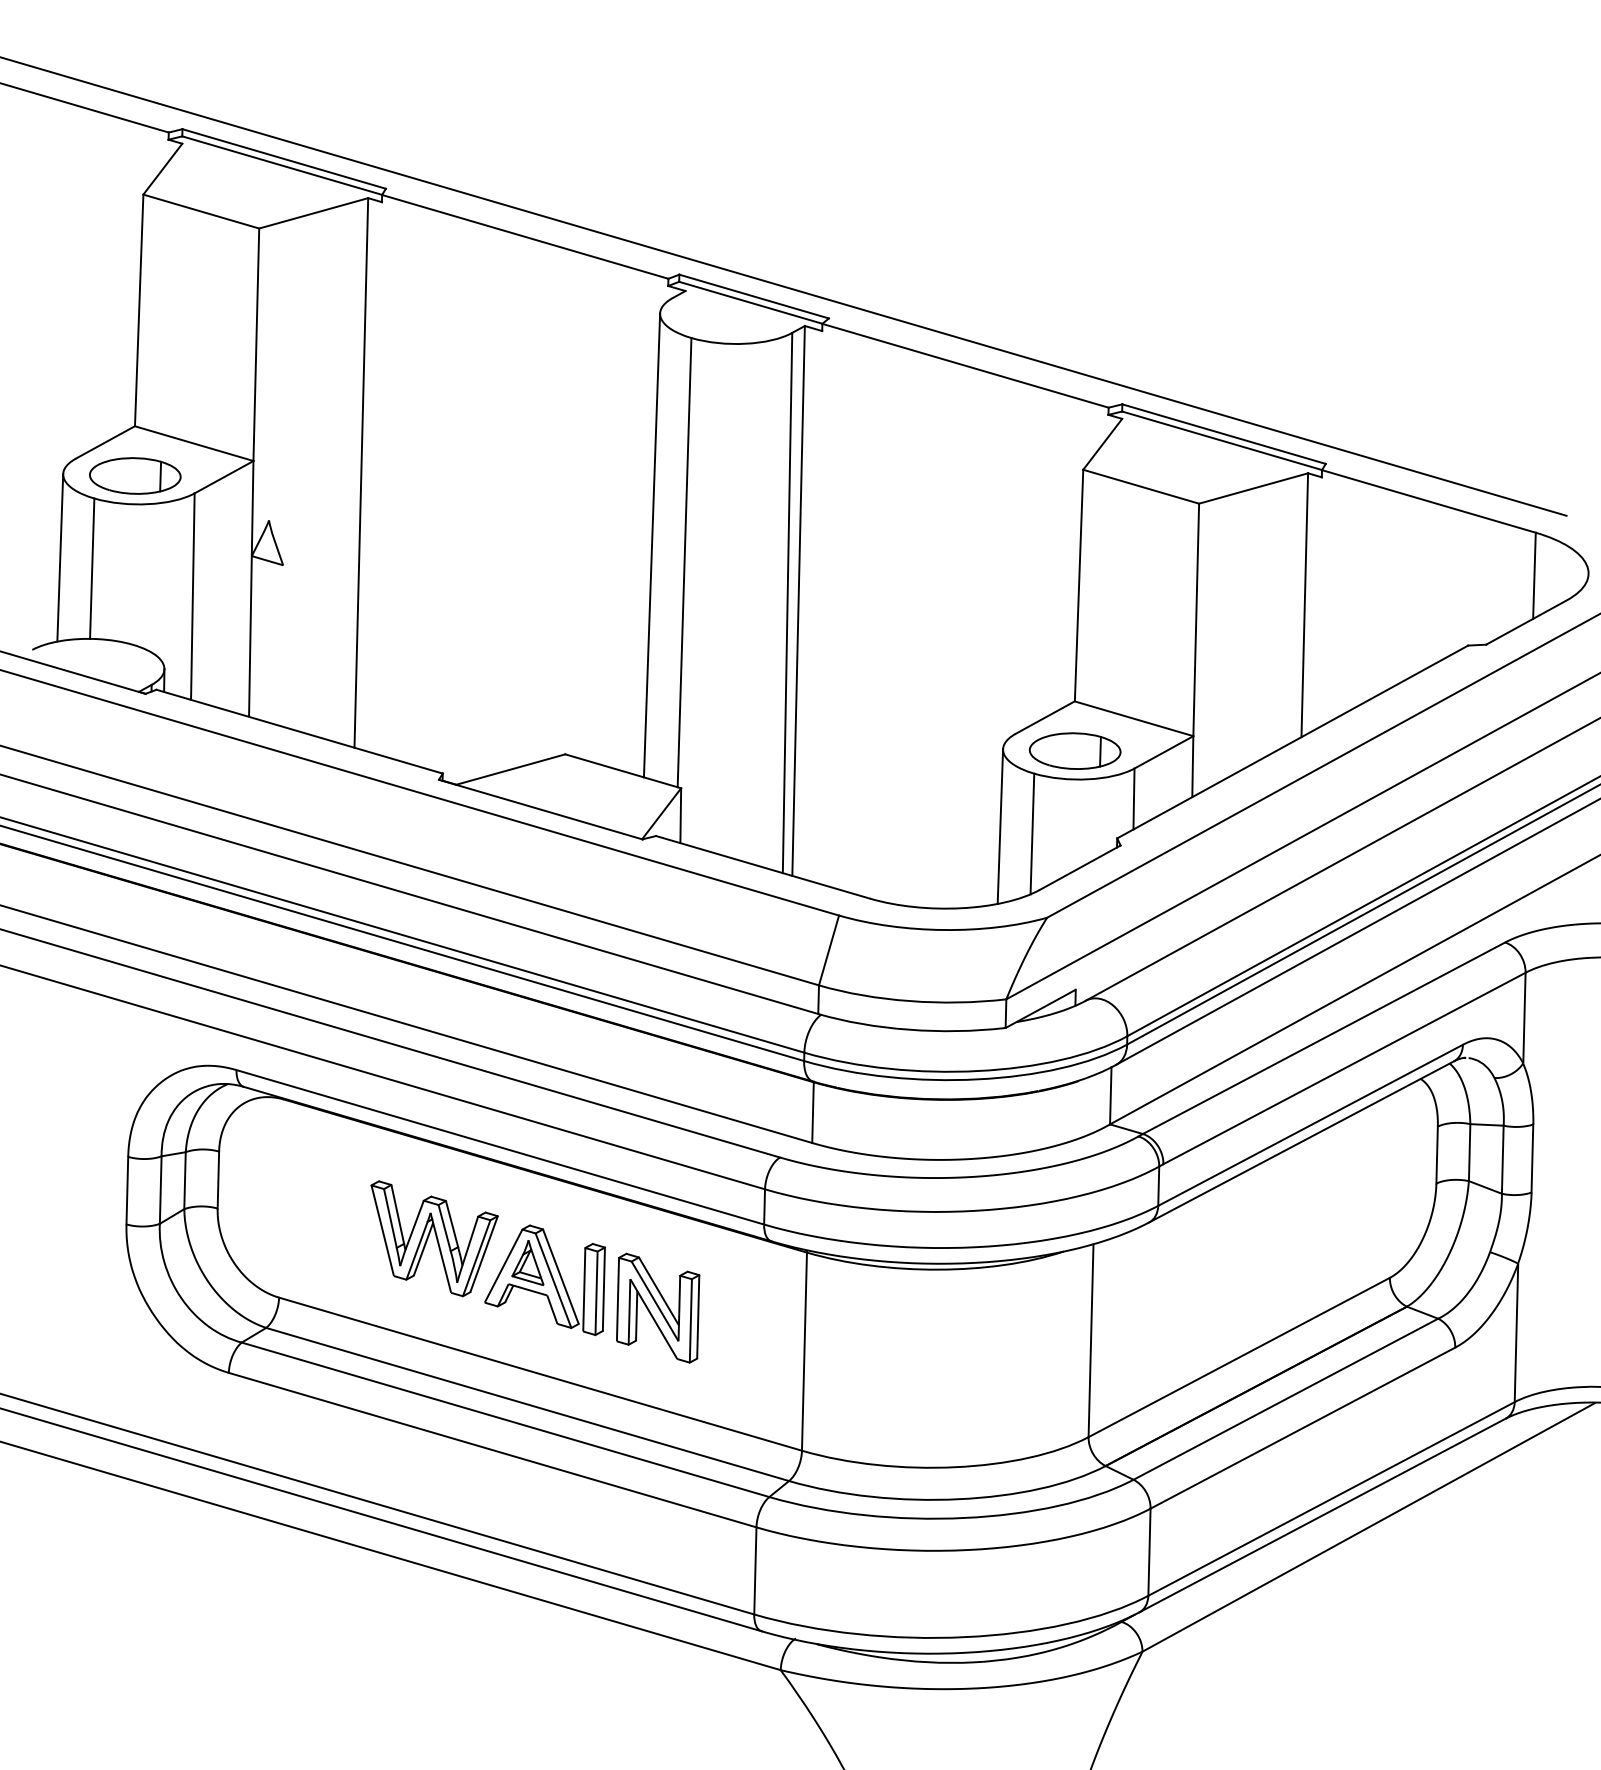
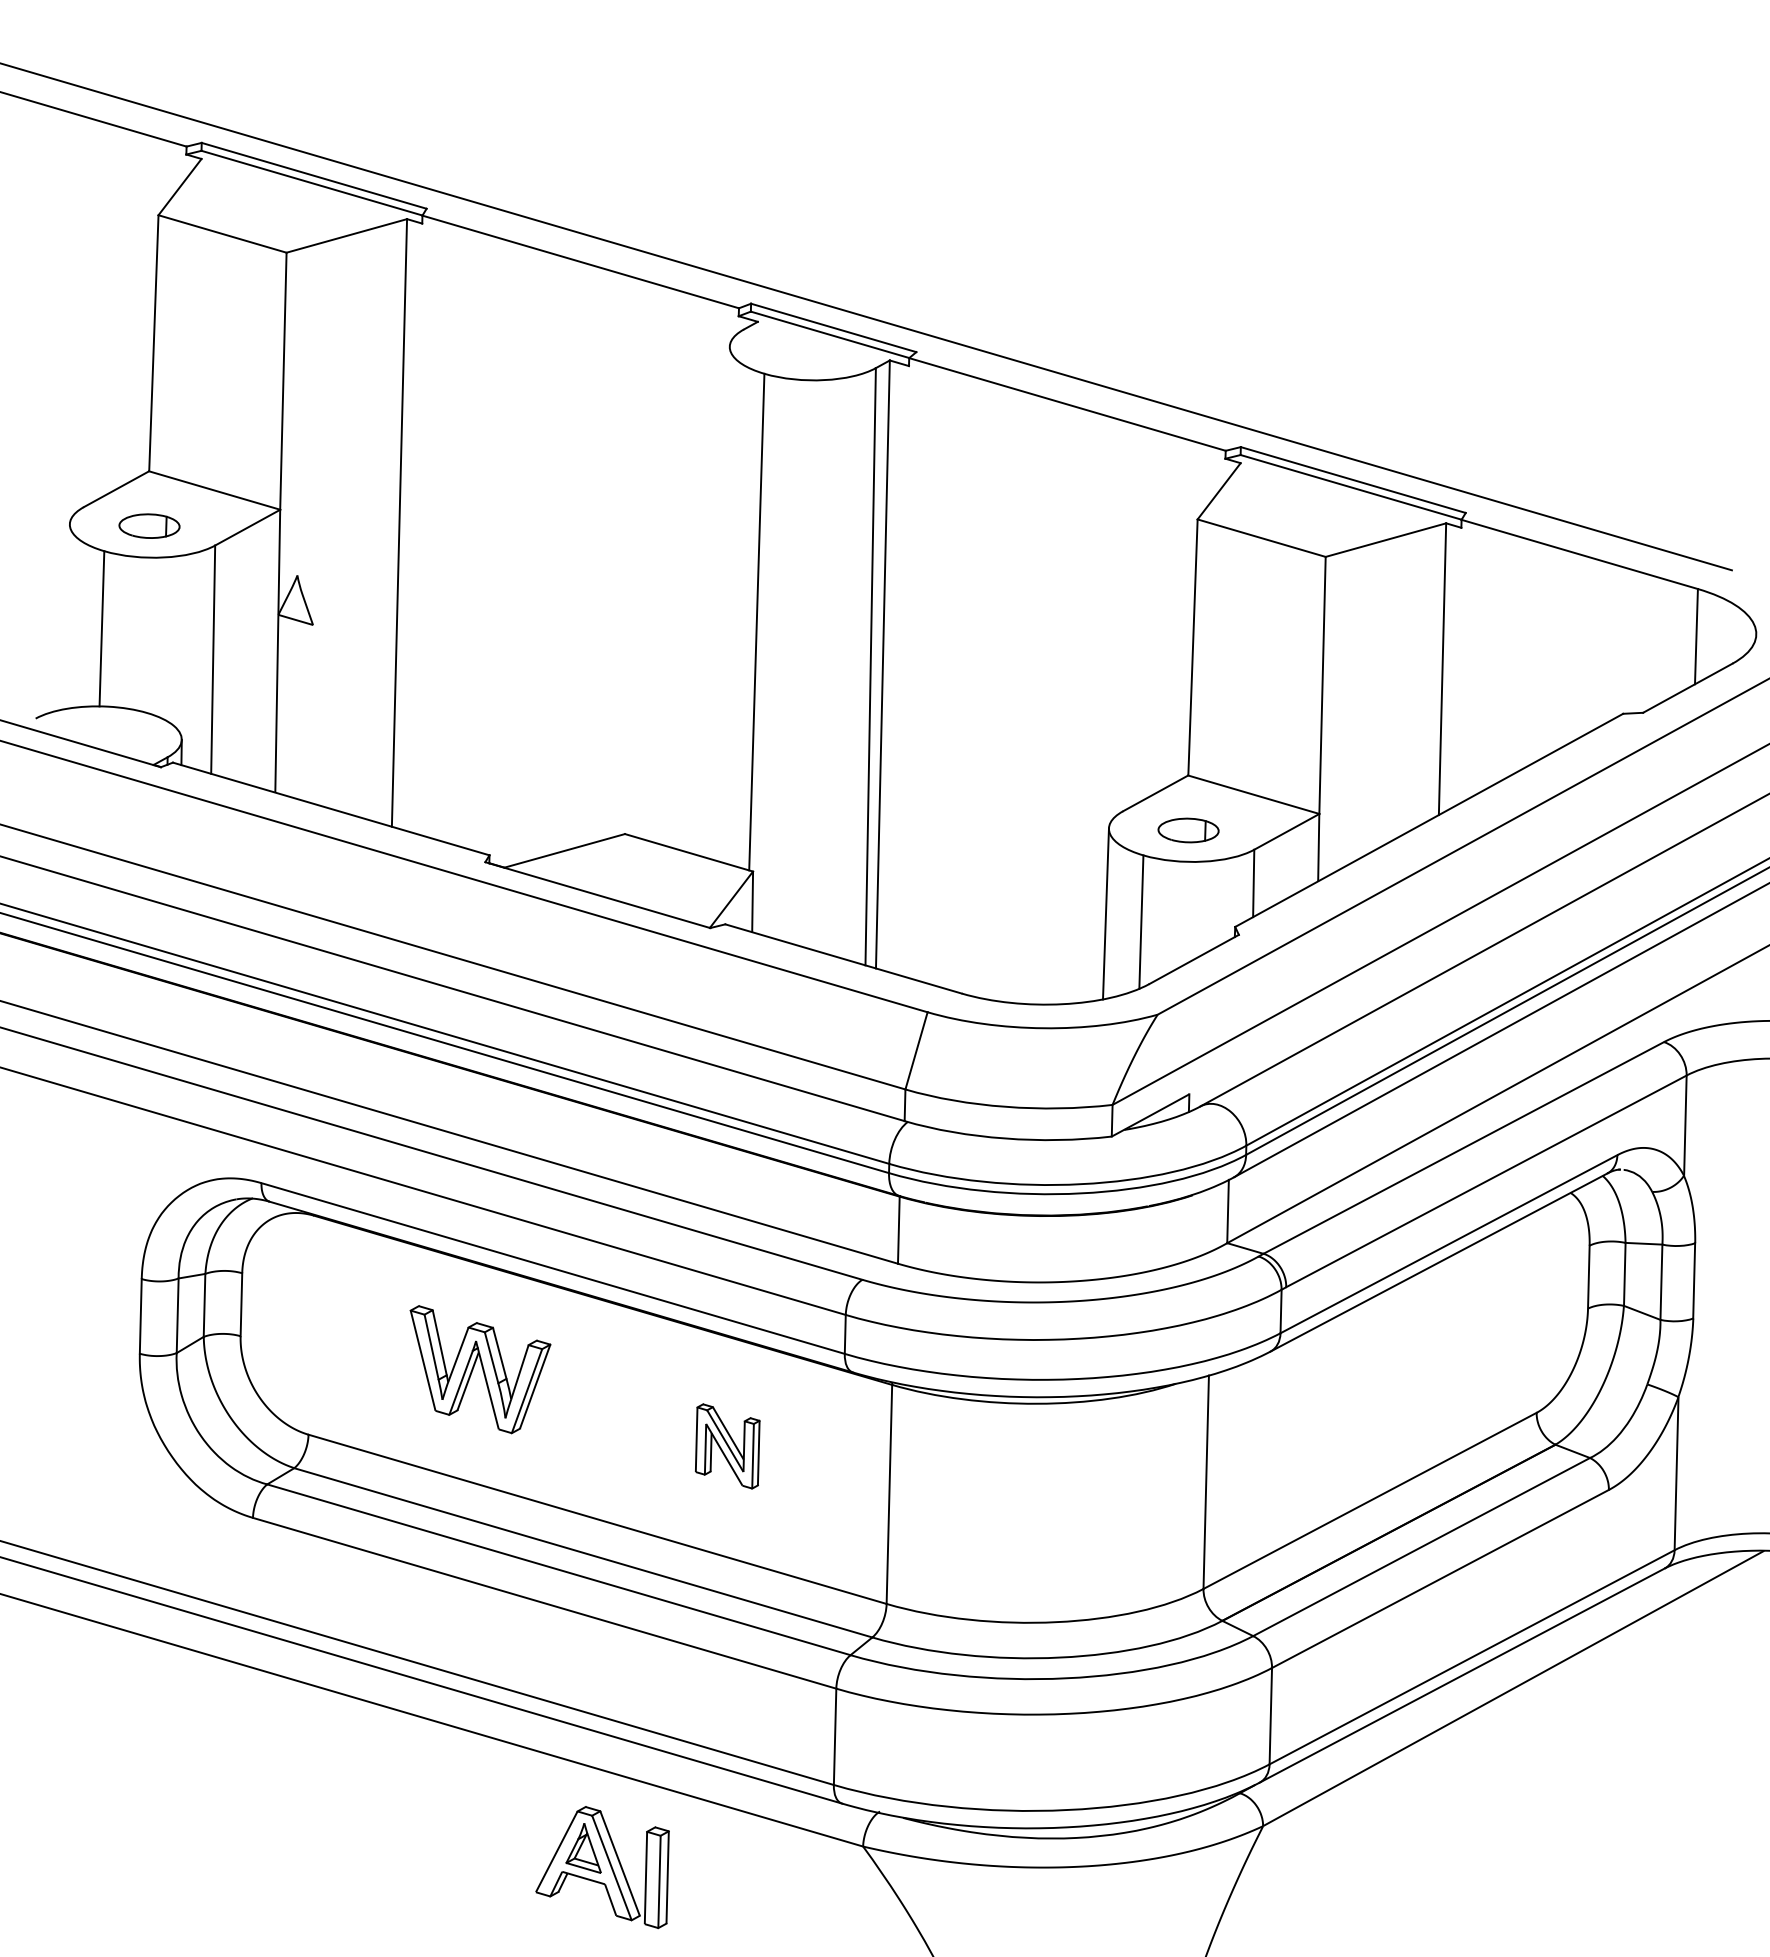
part: (135, 475) -> (149, 525), size x0.6
line: (651, 544) -> (720, 602), removed
line: (60, 557) -> (66, 616), removed
part: (1075, 751) -> (1188, 830), size x0.6
part: (544, 1280) -> (602, 1867), moved
part: (658, 1308) -> (727, 1446), size x0.7

